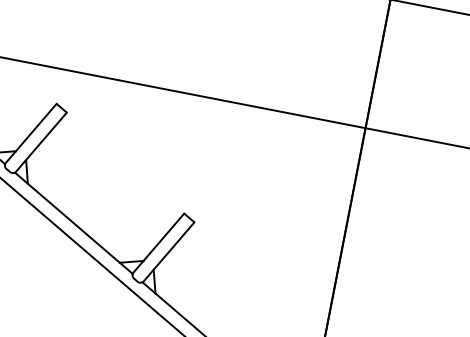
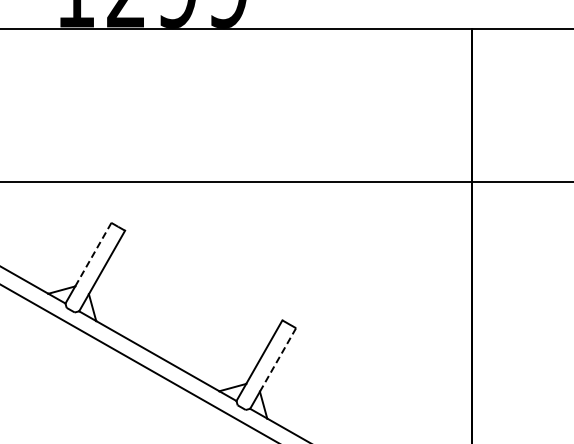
line: (36, 127) -> (93, 254), solid -> dashed
line: (174, 245) -> (278, 359), solid -> dashed

